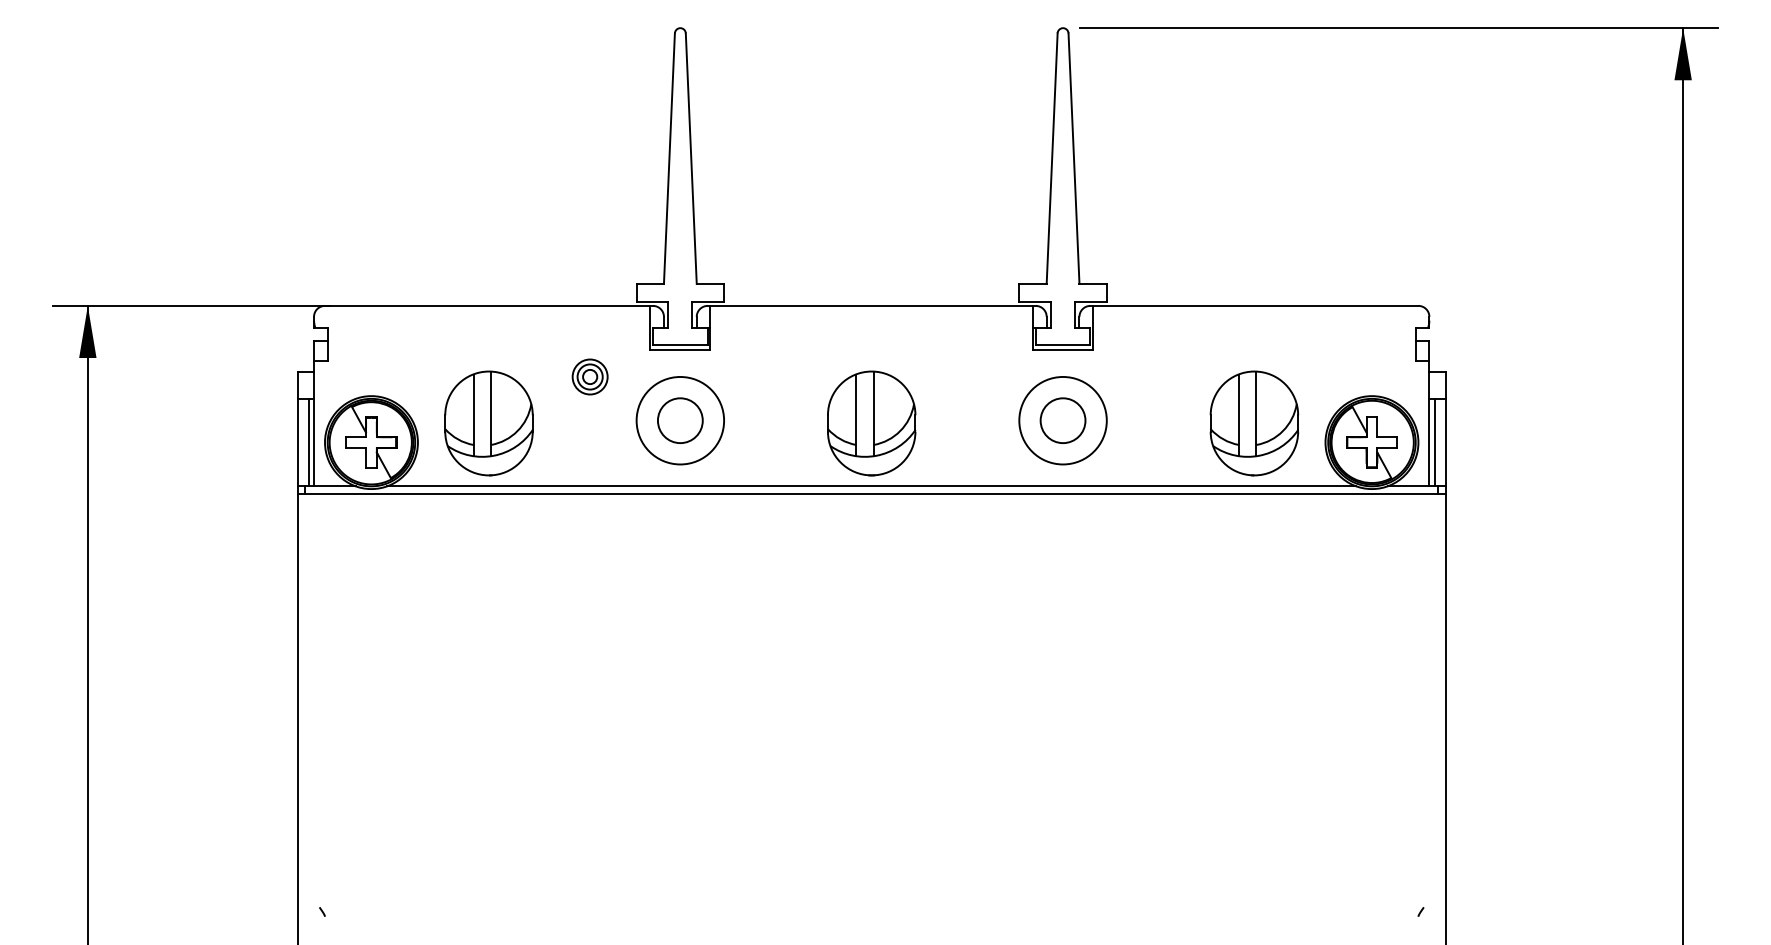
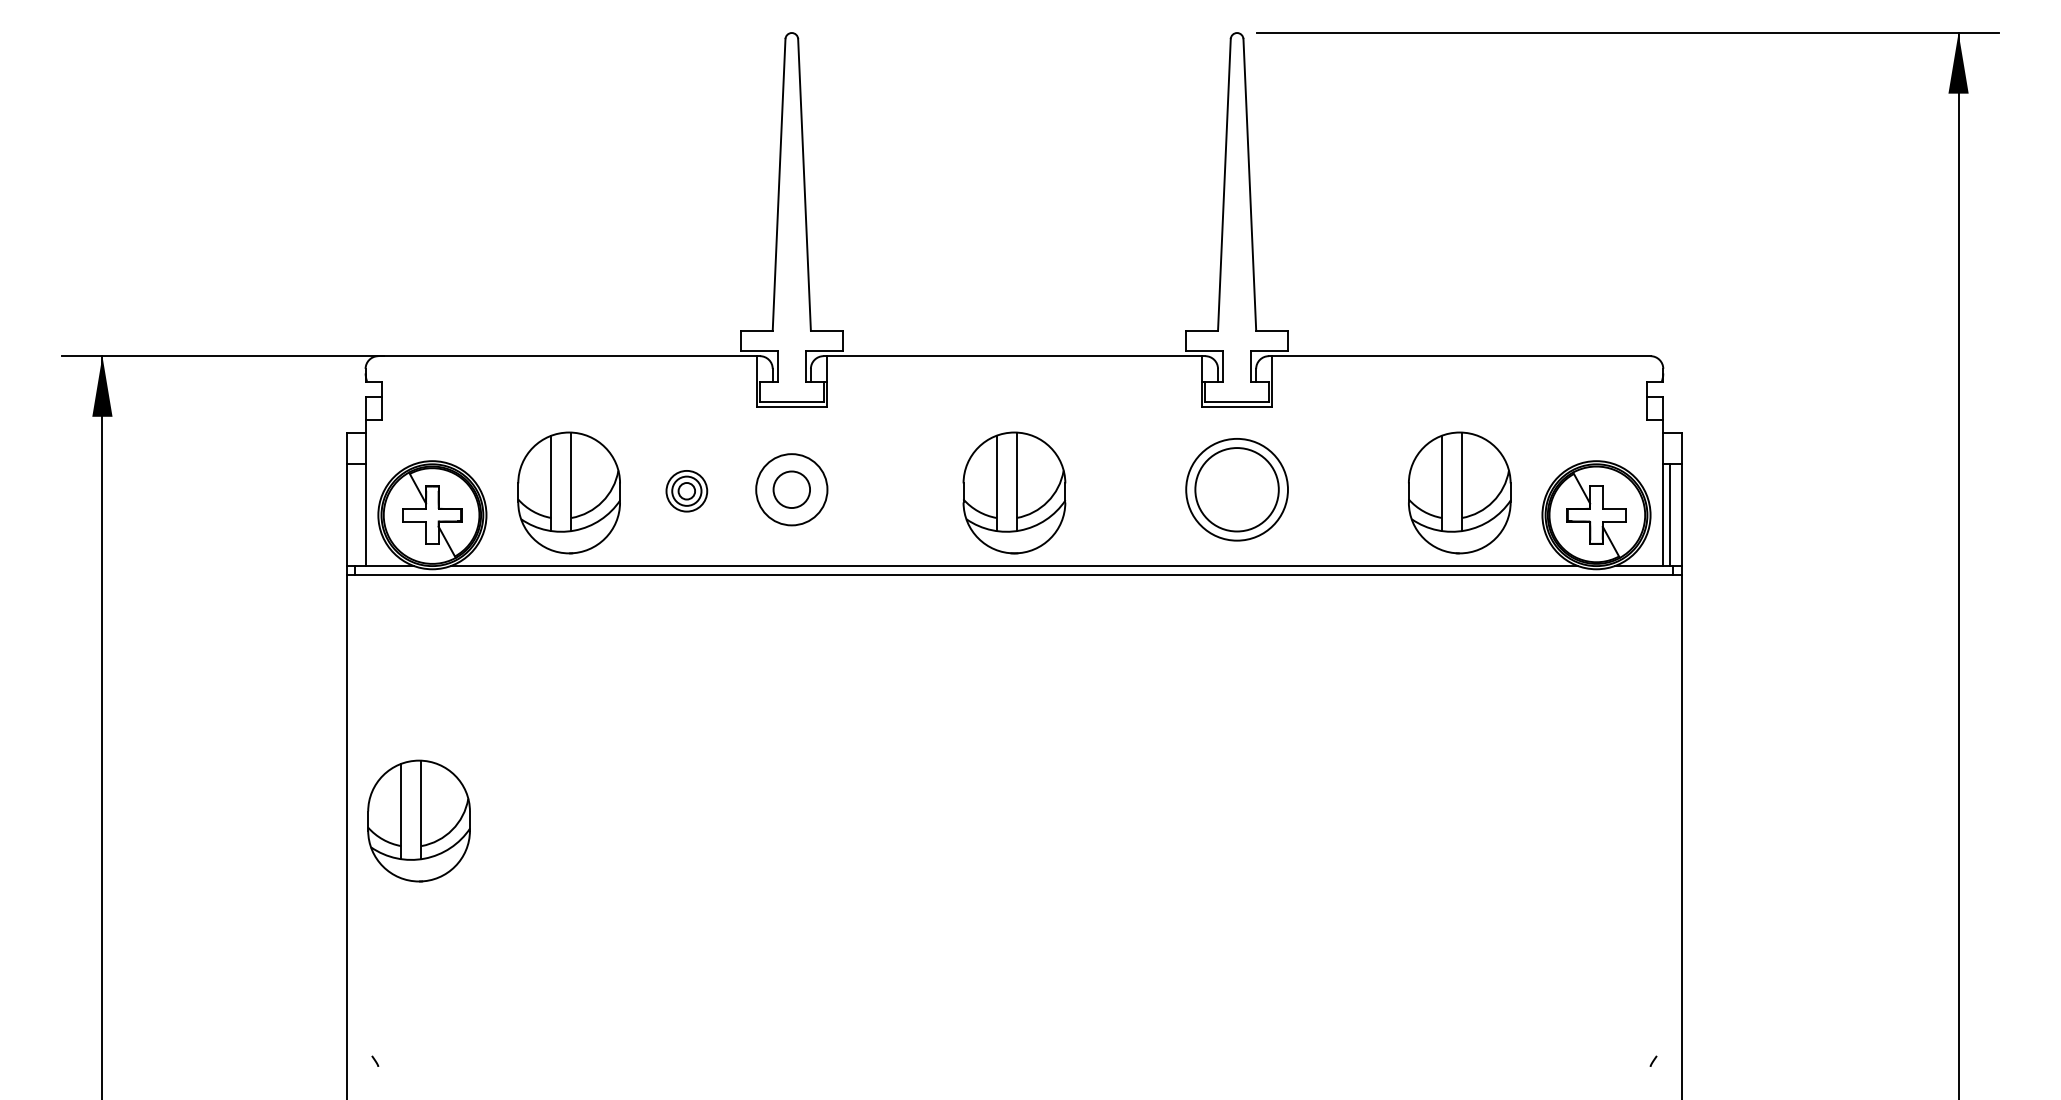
part: (589, 376) -> (686, 490), moved
circle: (679, 420) -> (790, 489), size x0.7
circle: (680, 420) -> (791, 489), size x0.7
circle: (1062, 420) -> (1236, 489), size x1.6
line: (308, 442) -> (359, 515), removed
part: (359, 705) -> (418, 821), added

